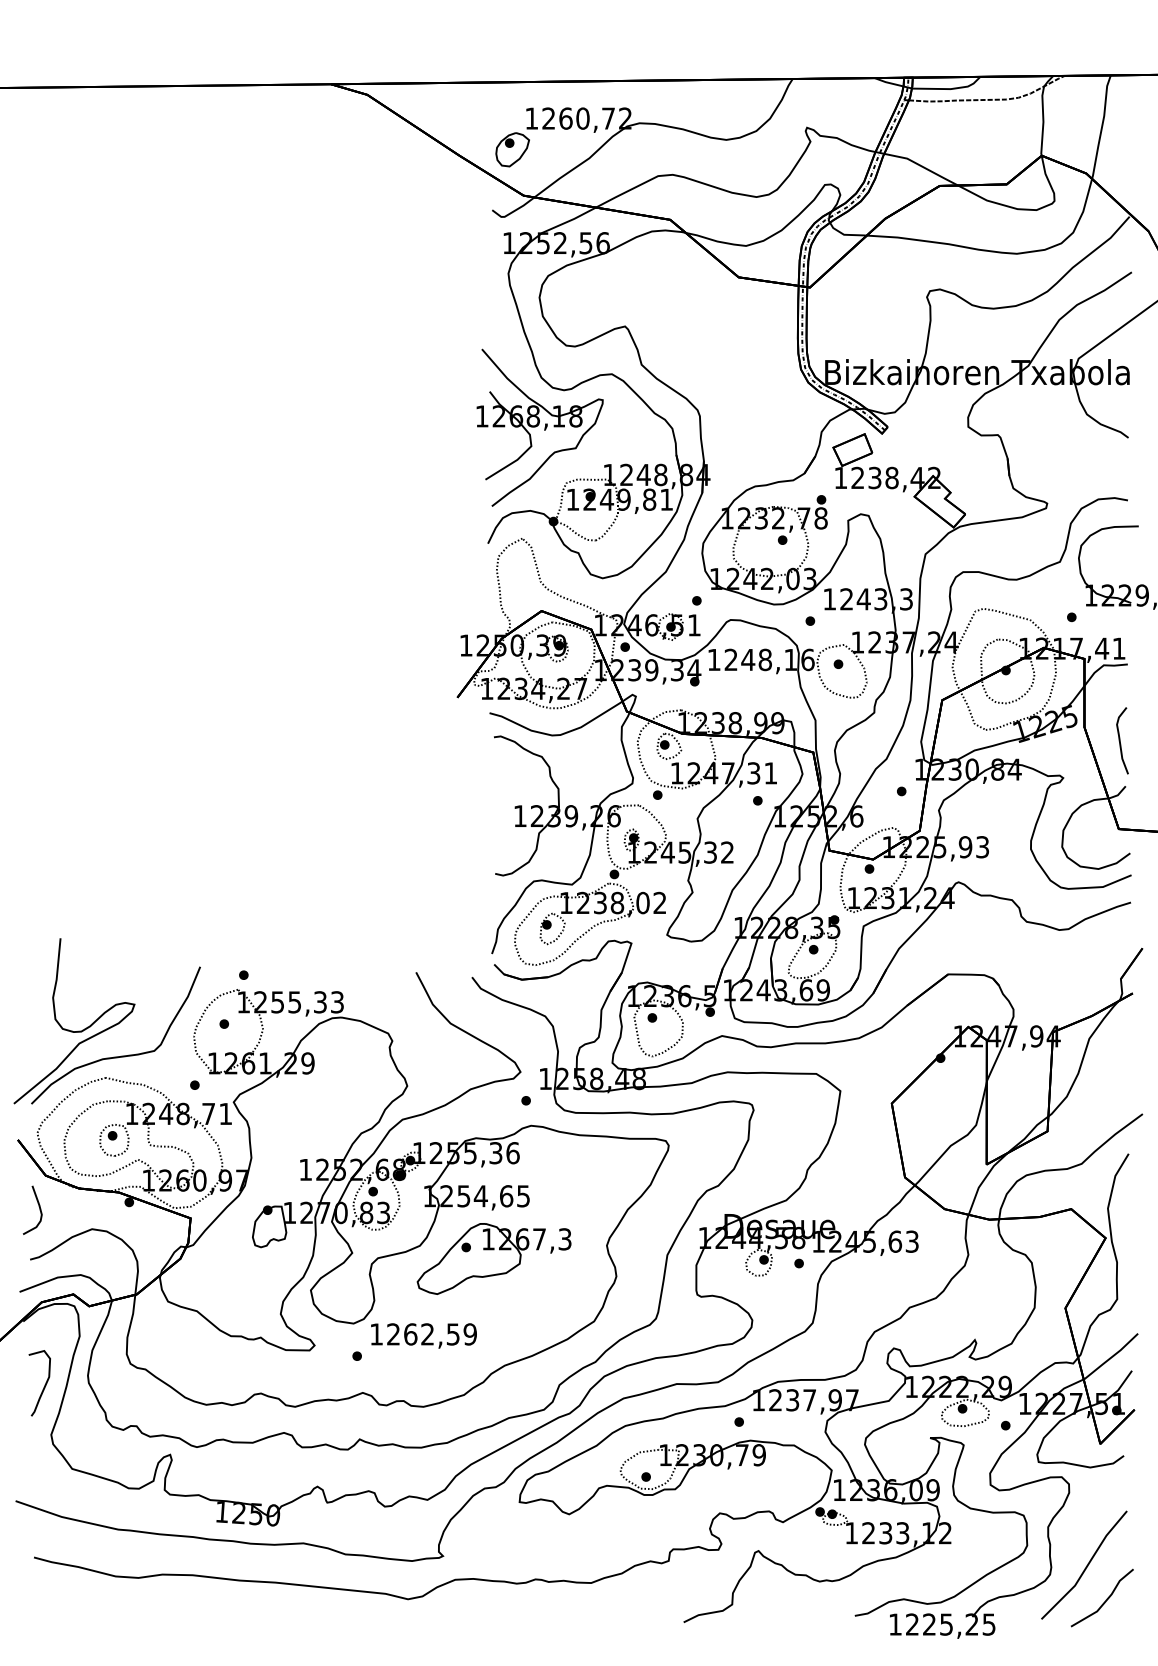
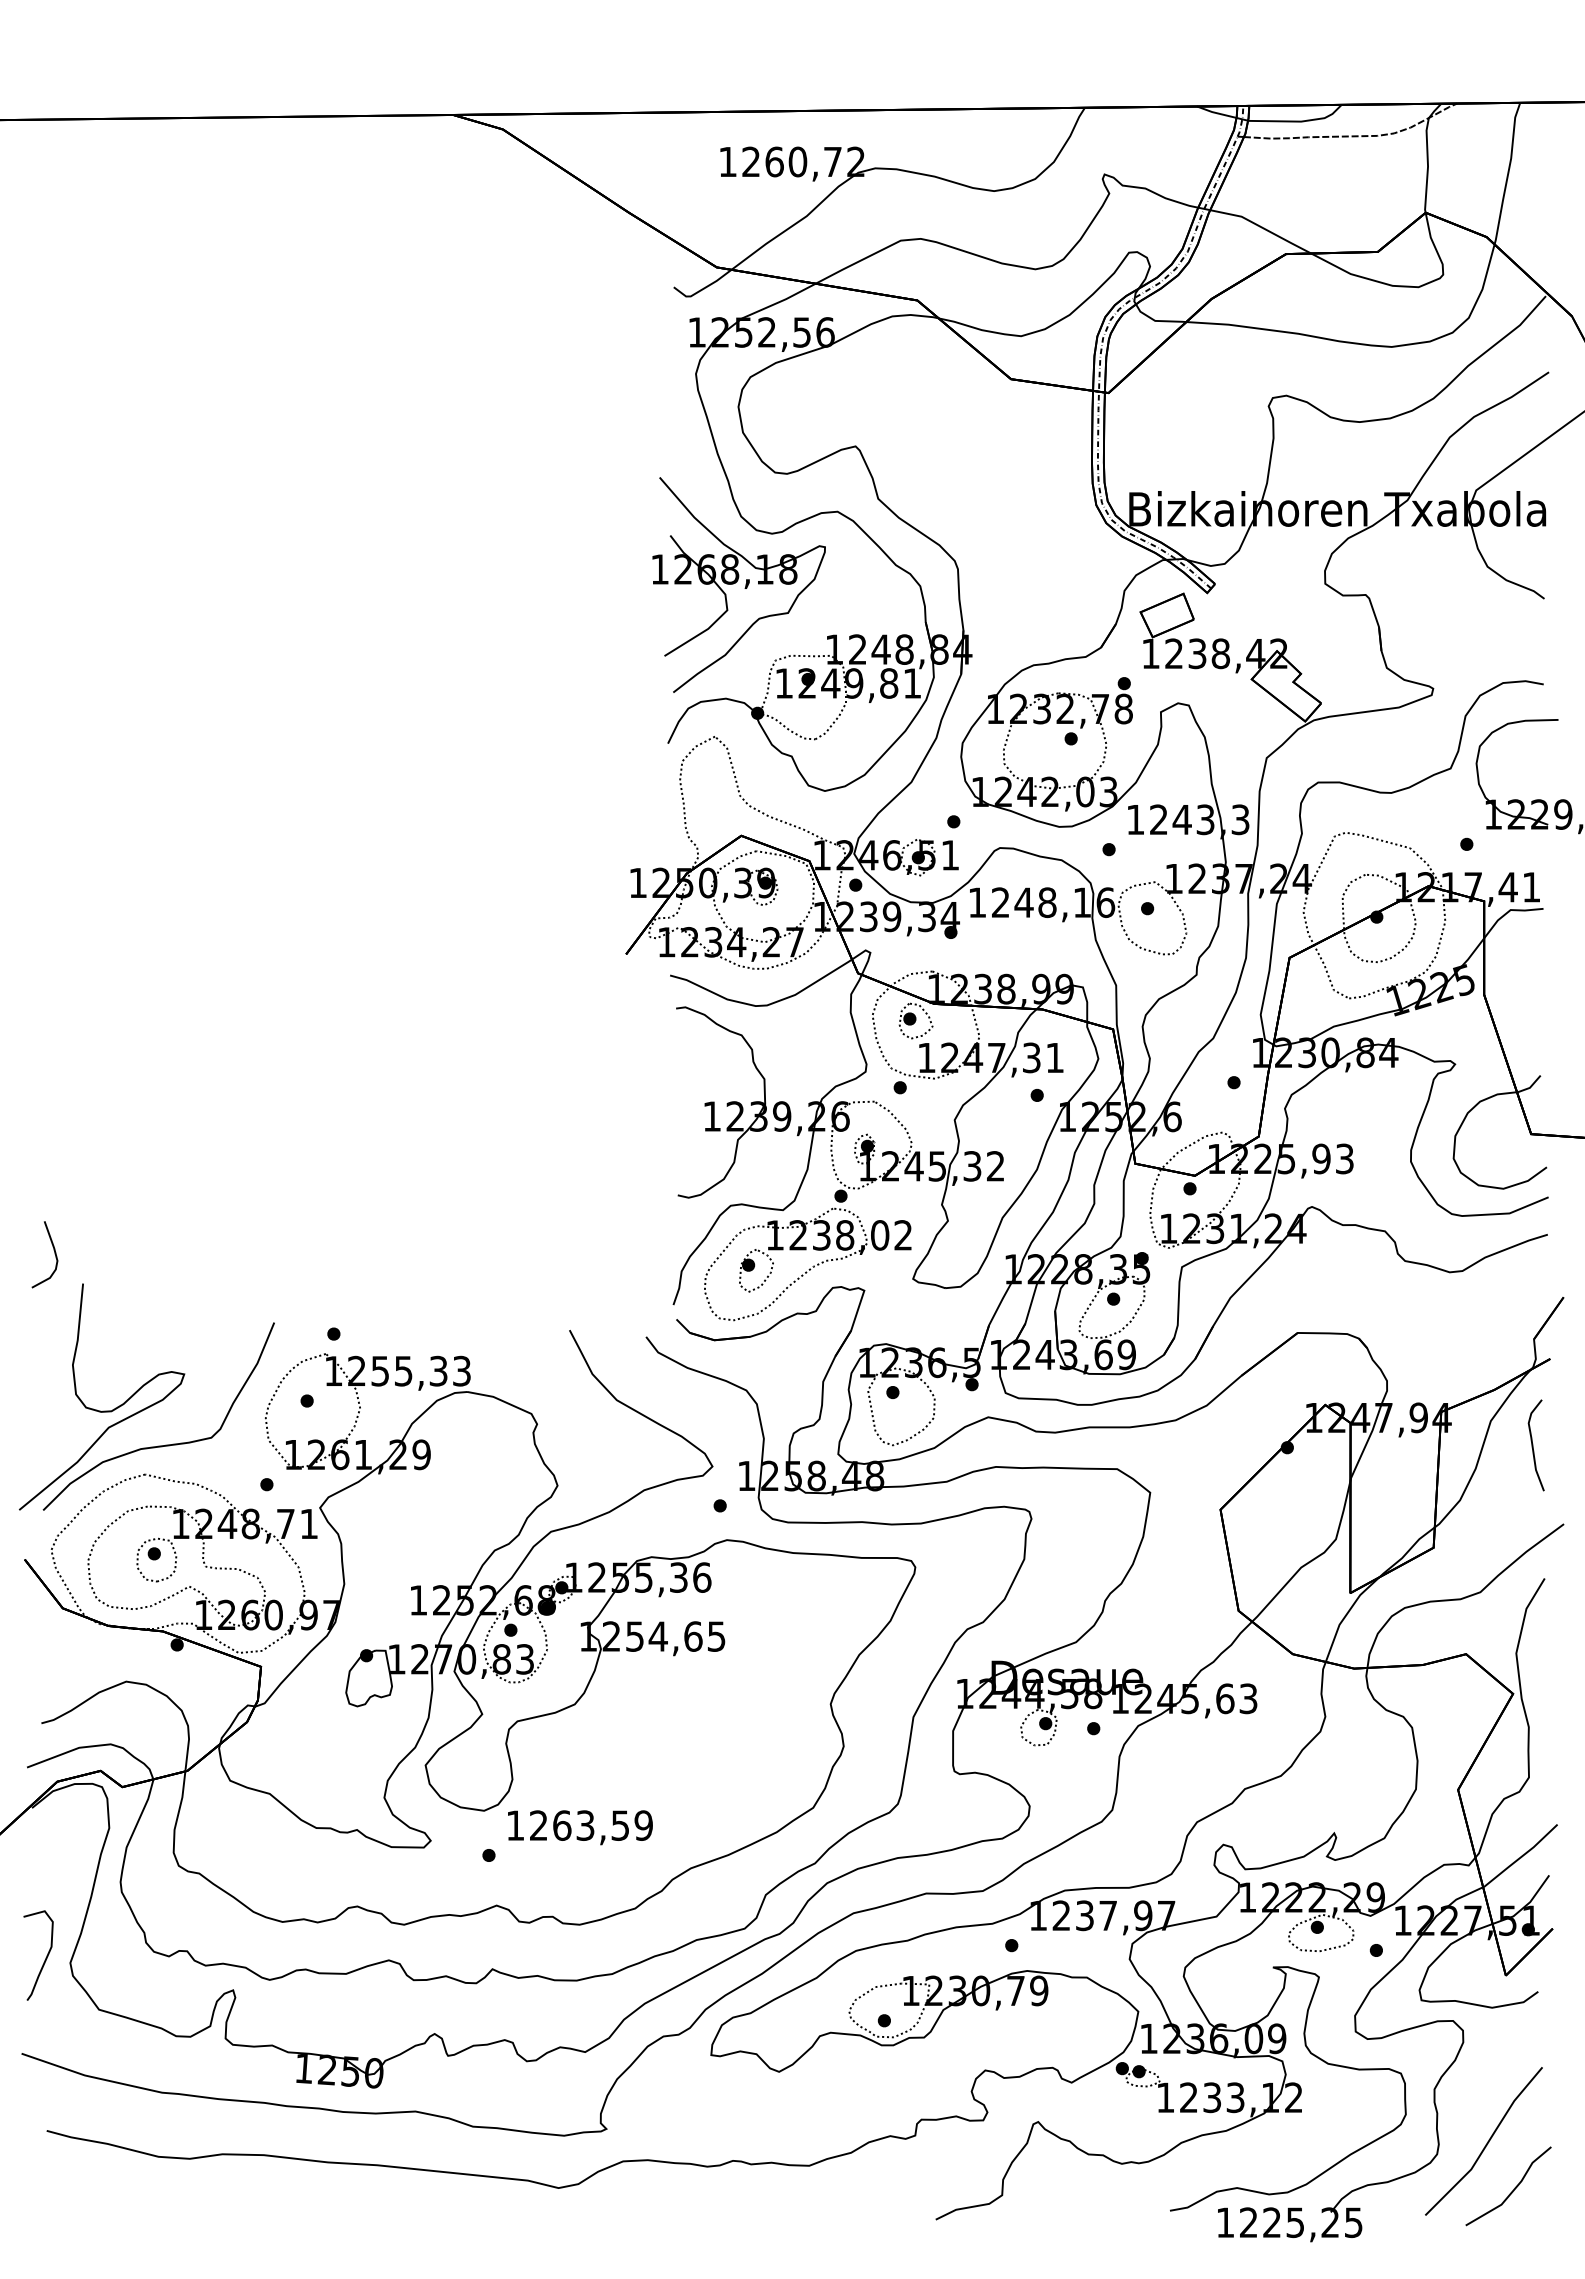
part: (512, 149) -> (701, 204), removed
curve: (1120, 740) -> (1533, 1445), moved
curve: (38, 1207) -> (53, 1250), moved
part: (494, 1259) -> (676, 1722), removed
text: (427, 1334) -> (585, 1825), 1262,59 -> 1263,59
curve: (44, 1384) -> (45, 1957), moved

